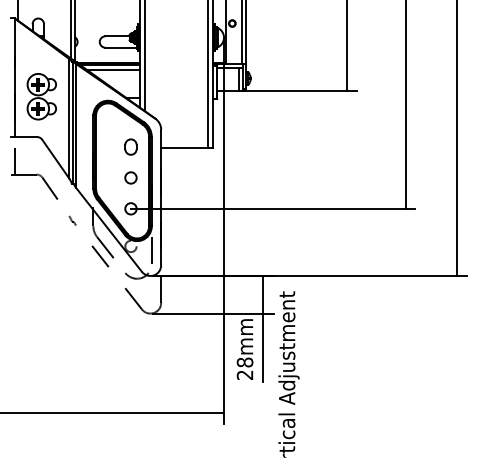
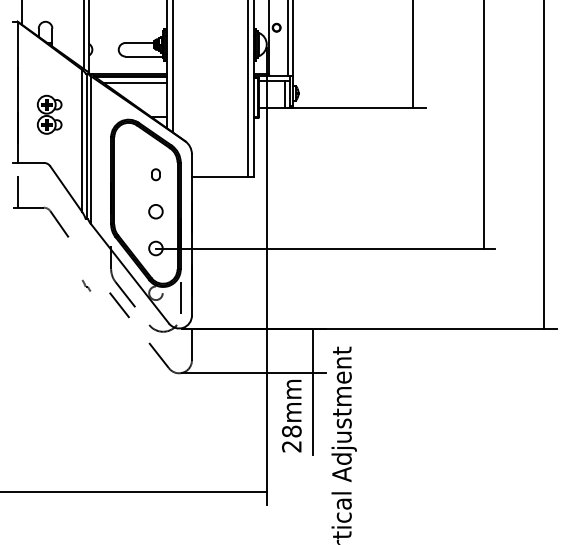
part: (41, 96) -> (49, 114), size x0.7
part: (130, 146) -> (155, 174), size x0.6
part: (72, 220) -> (86, 285), moved

